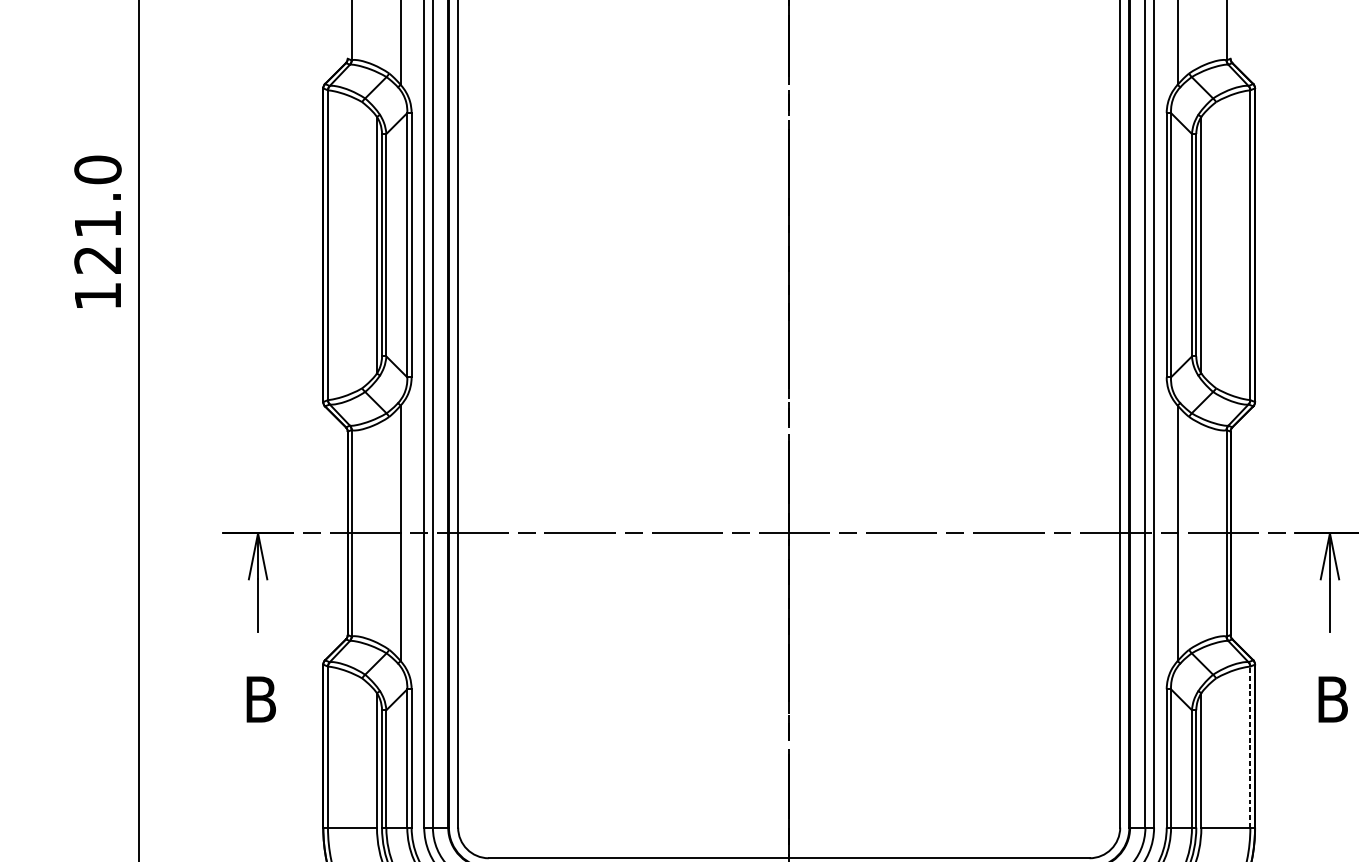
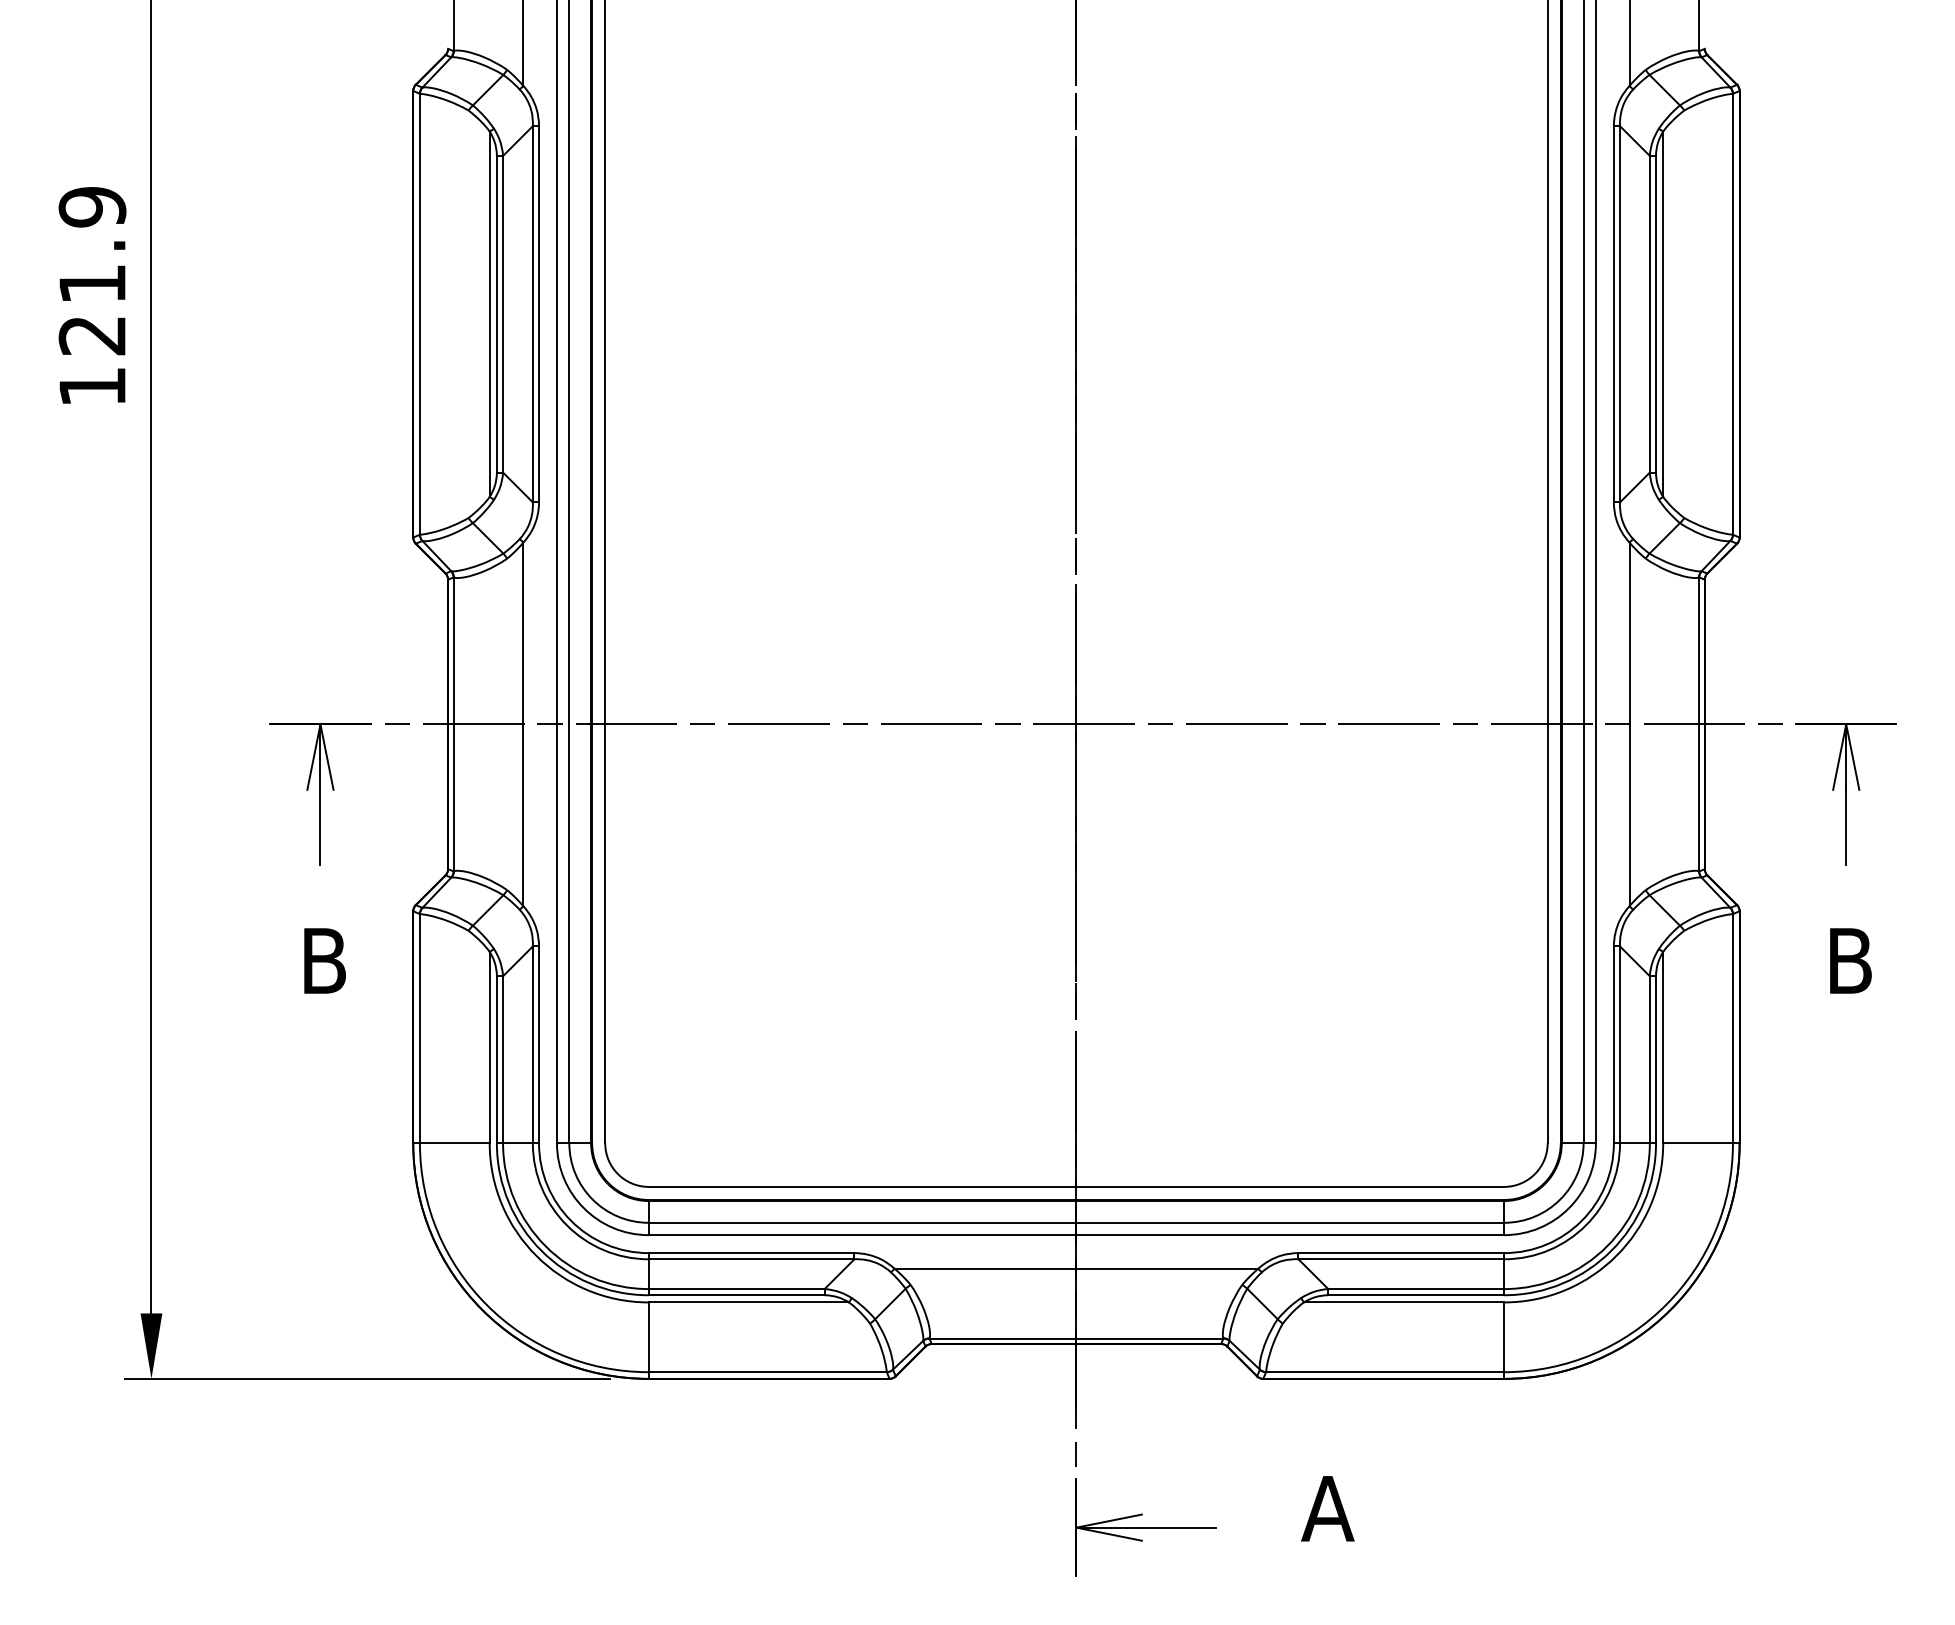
text: (97, 169) -> (92, 206), 121.0 -> 121.9
line: (1250, 746) -> (1732, 1028), dashed -> solid

